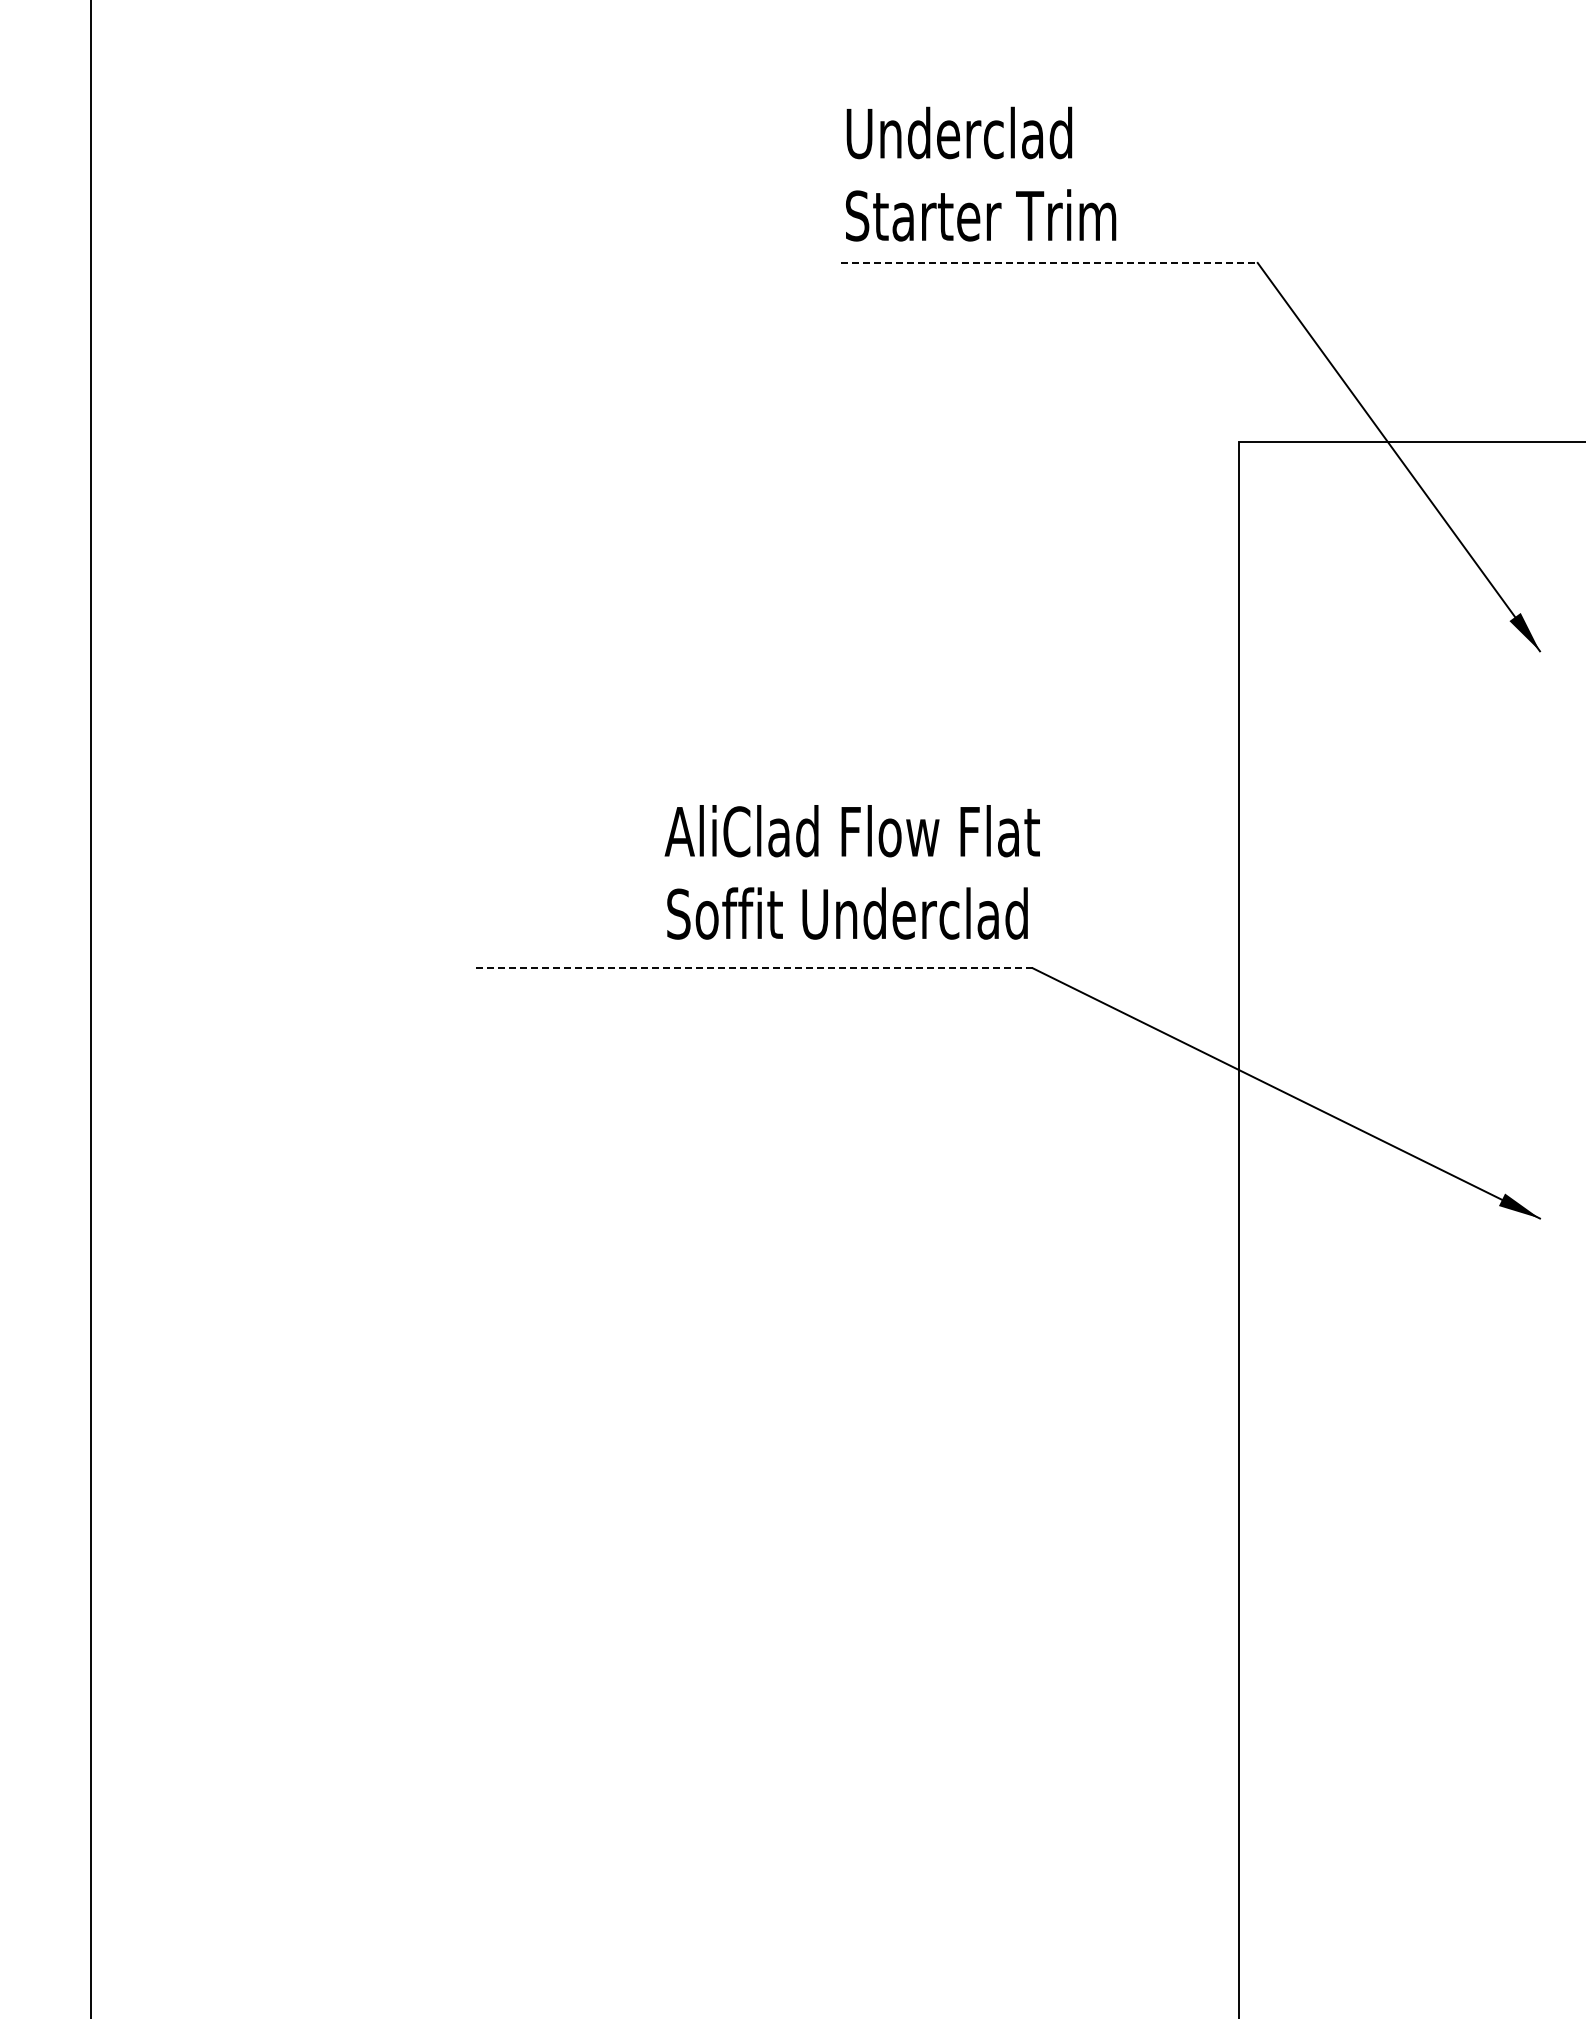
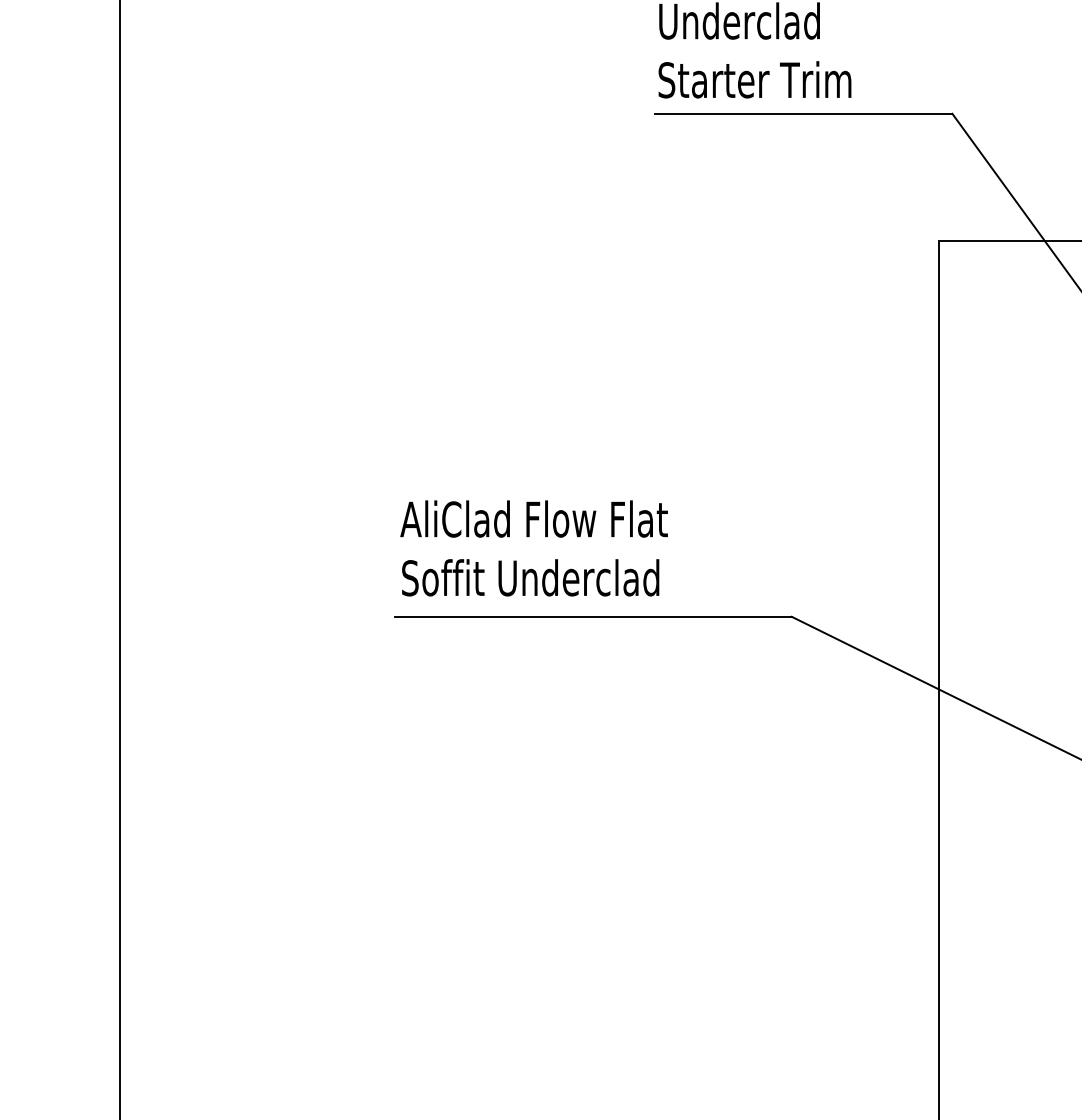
line: (1049, 262) -> (803, 113), dashed -> solid
text: (851, 872) -> (533, 548), moved
line: (754, 968) -> (593, 617), dashed -> solid

